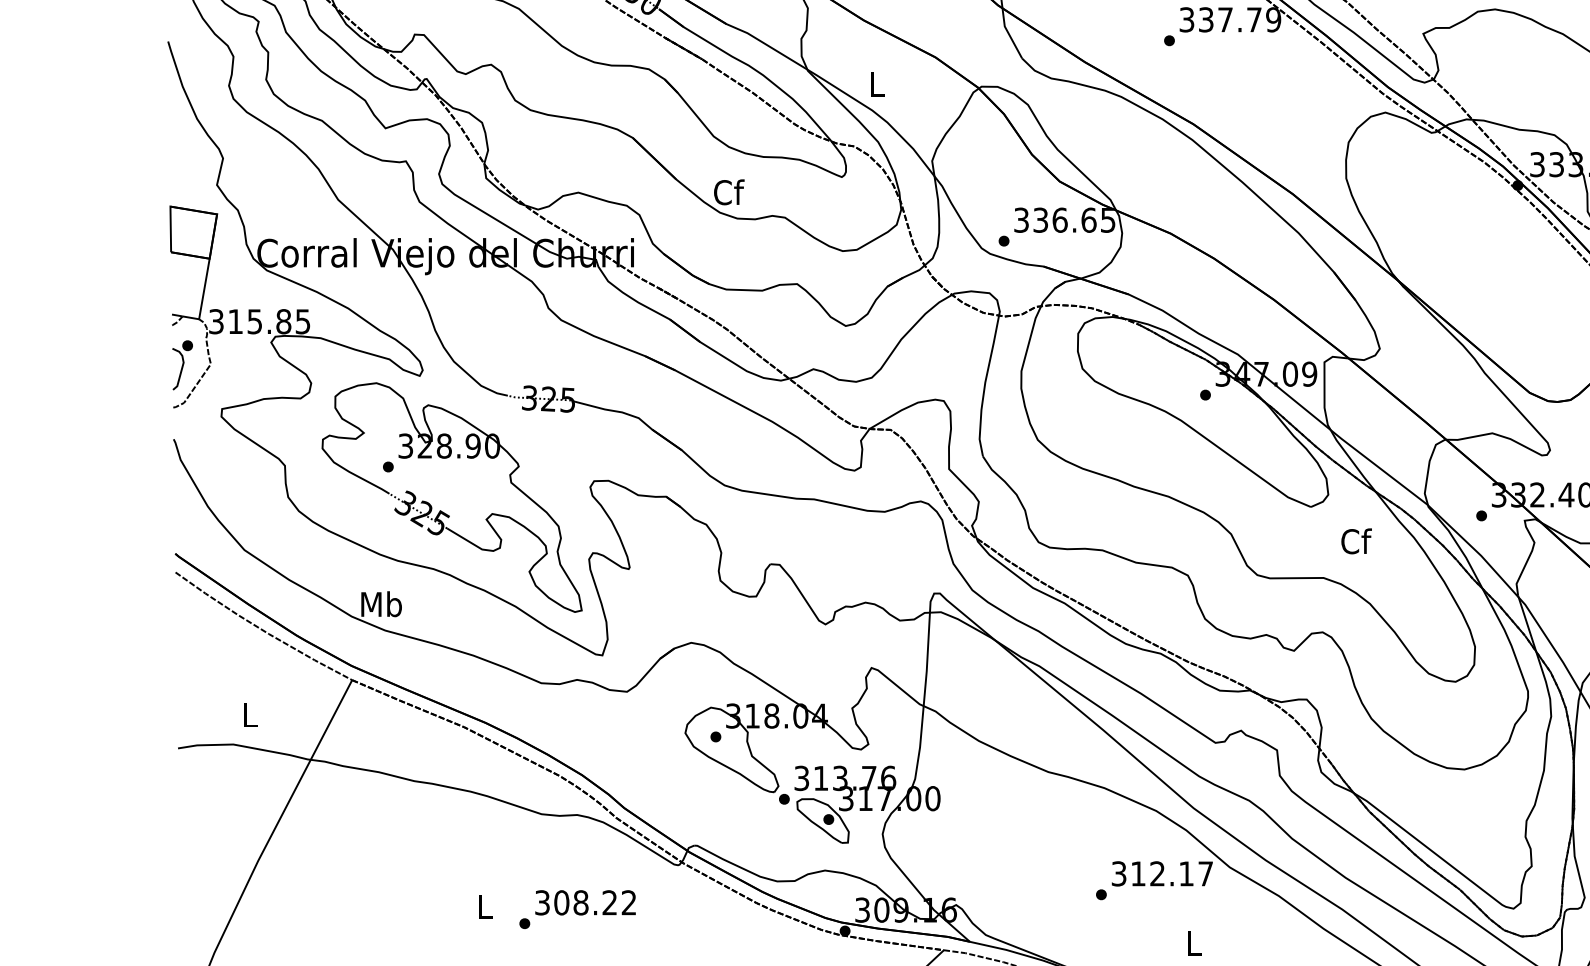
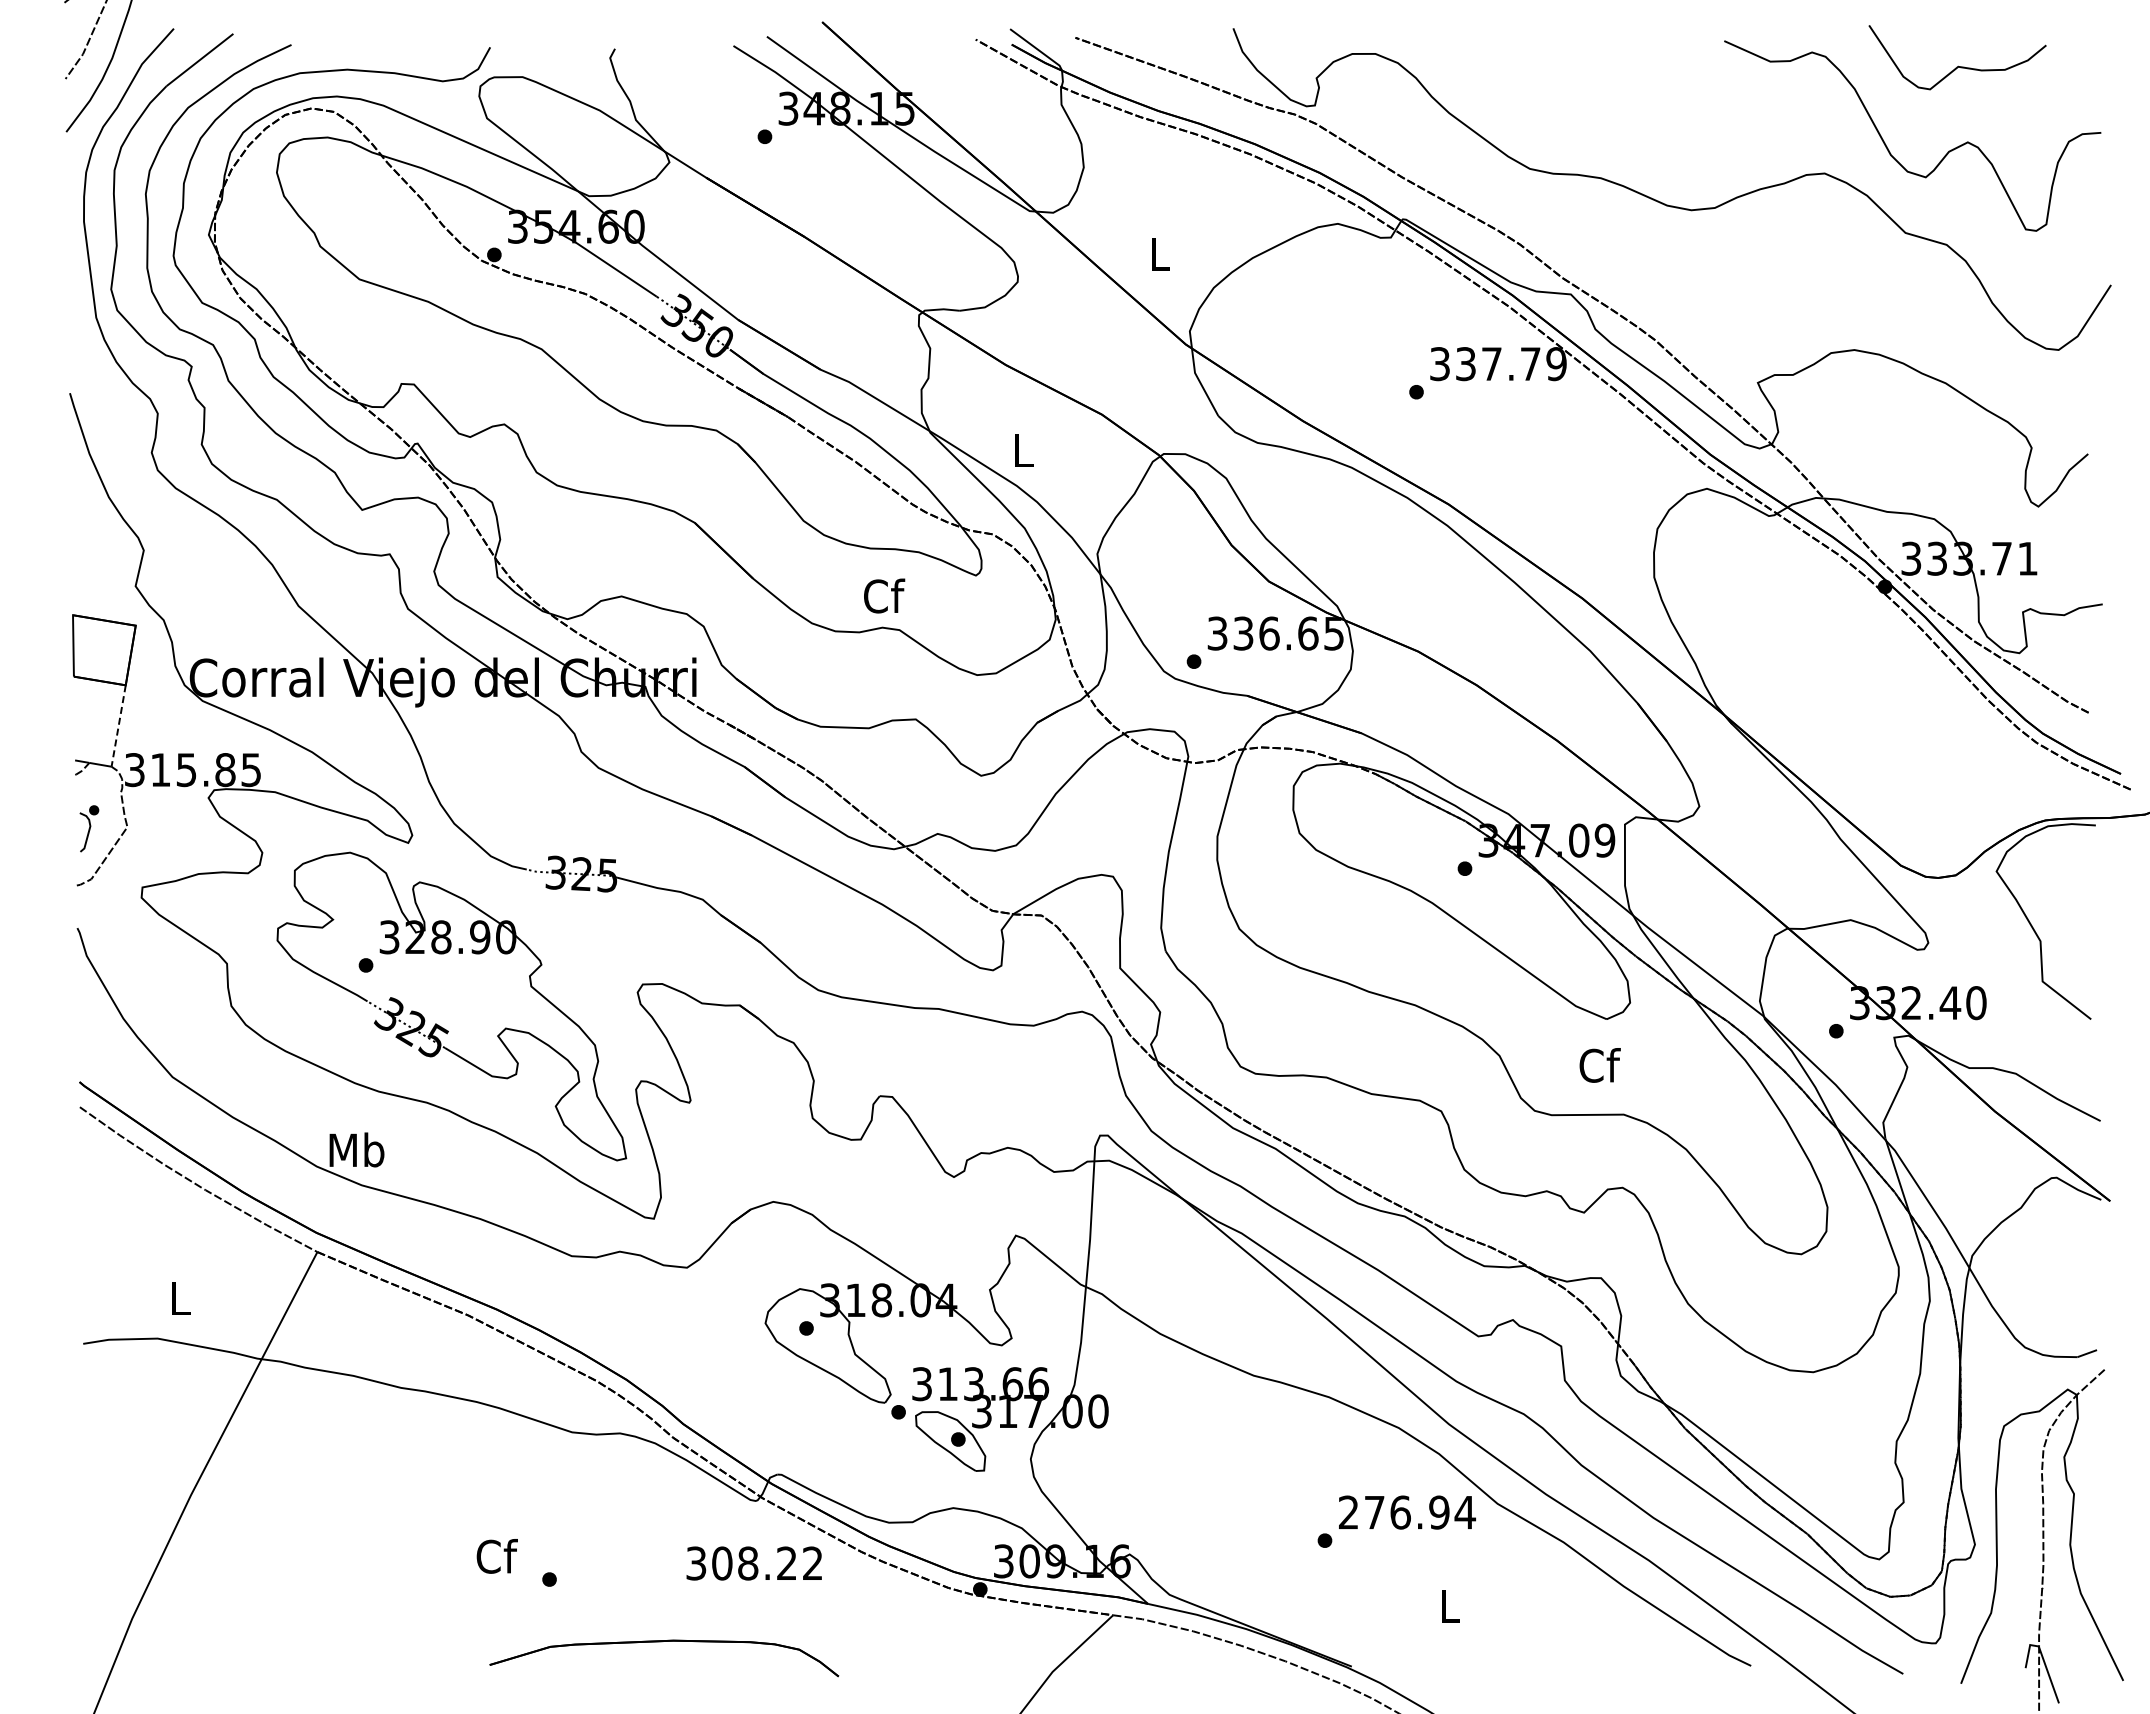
text: (729, 191) -> (884, 595), moved
line: (204, 289) -> (118, 726), solid -> dashed
part: (182, 365) -> (89, 828), size x0.7
text: (1356, 541) -> (1599, 1065), moved
text: (869, 778) -> (1012, 1384), 313.76 -> 313.66
text: (1162, 873) -> (1407, 1512), 312.17 -> 276.94
text: (584, 902) -> (753, 1563), moved
text: (485, 906) -> (496, 1556), L -> Cf

